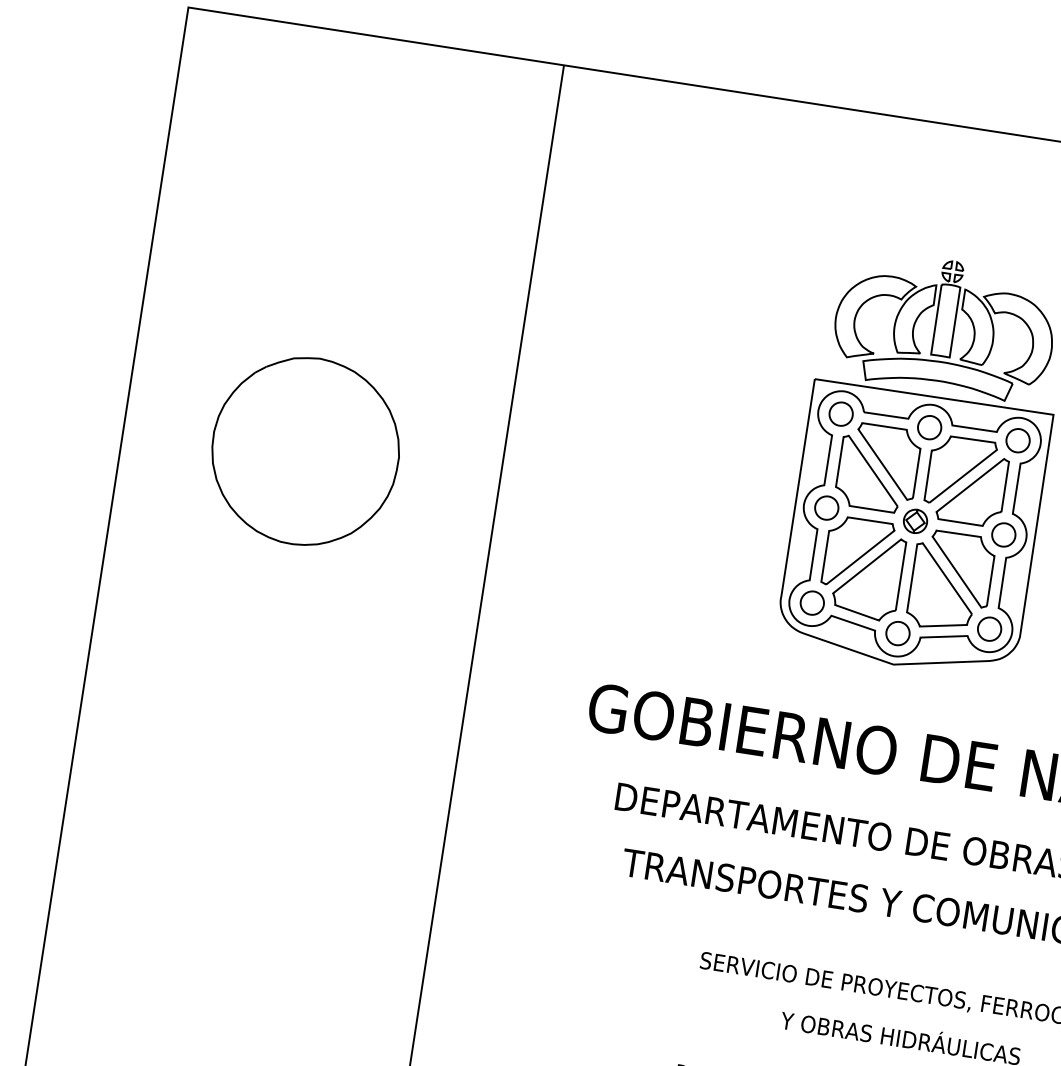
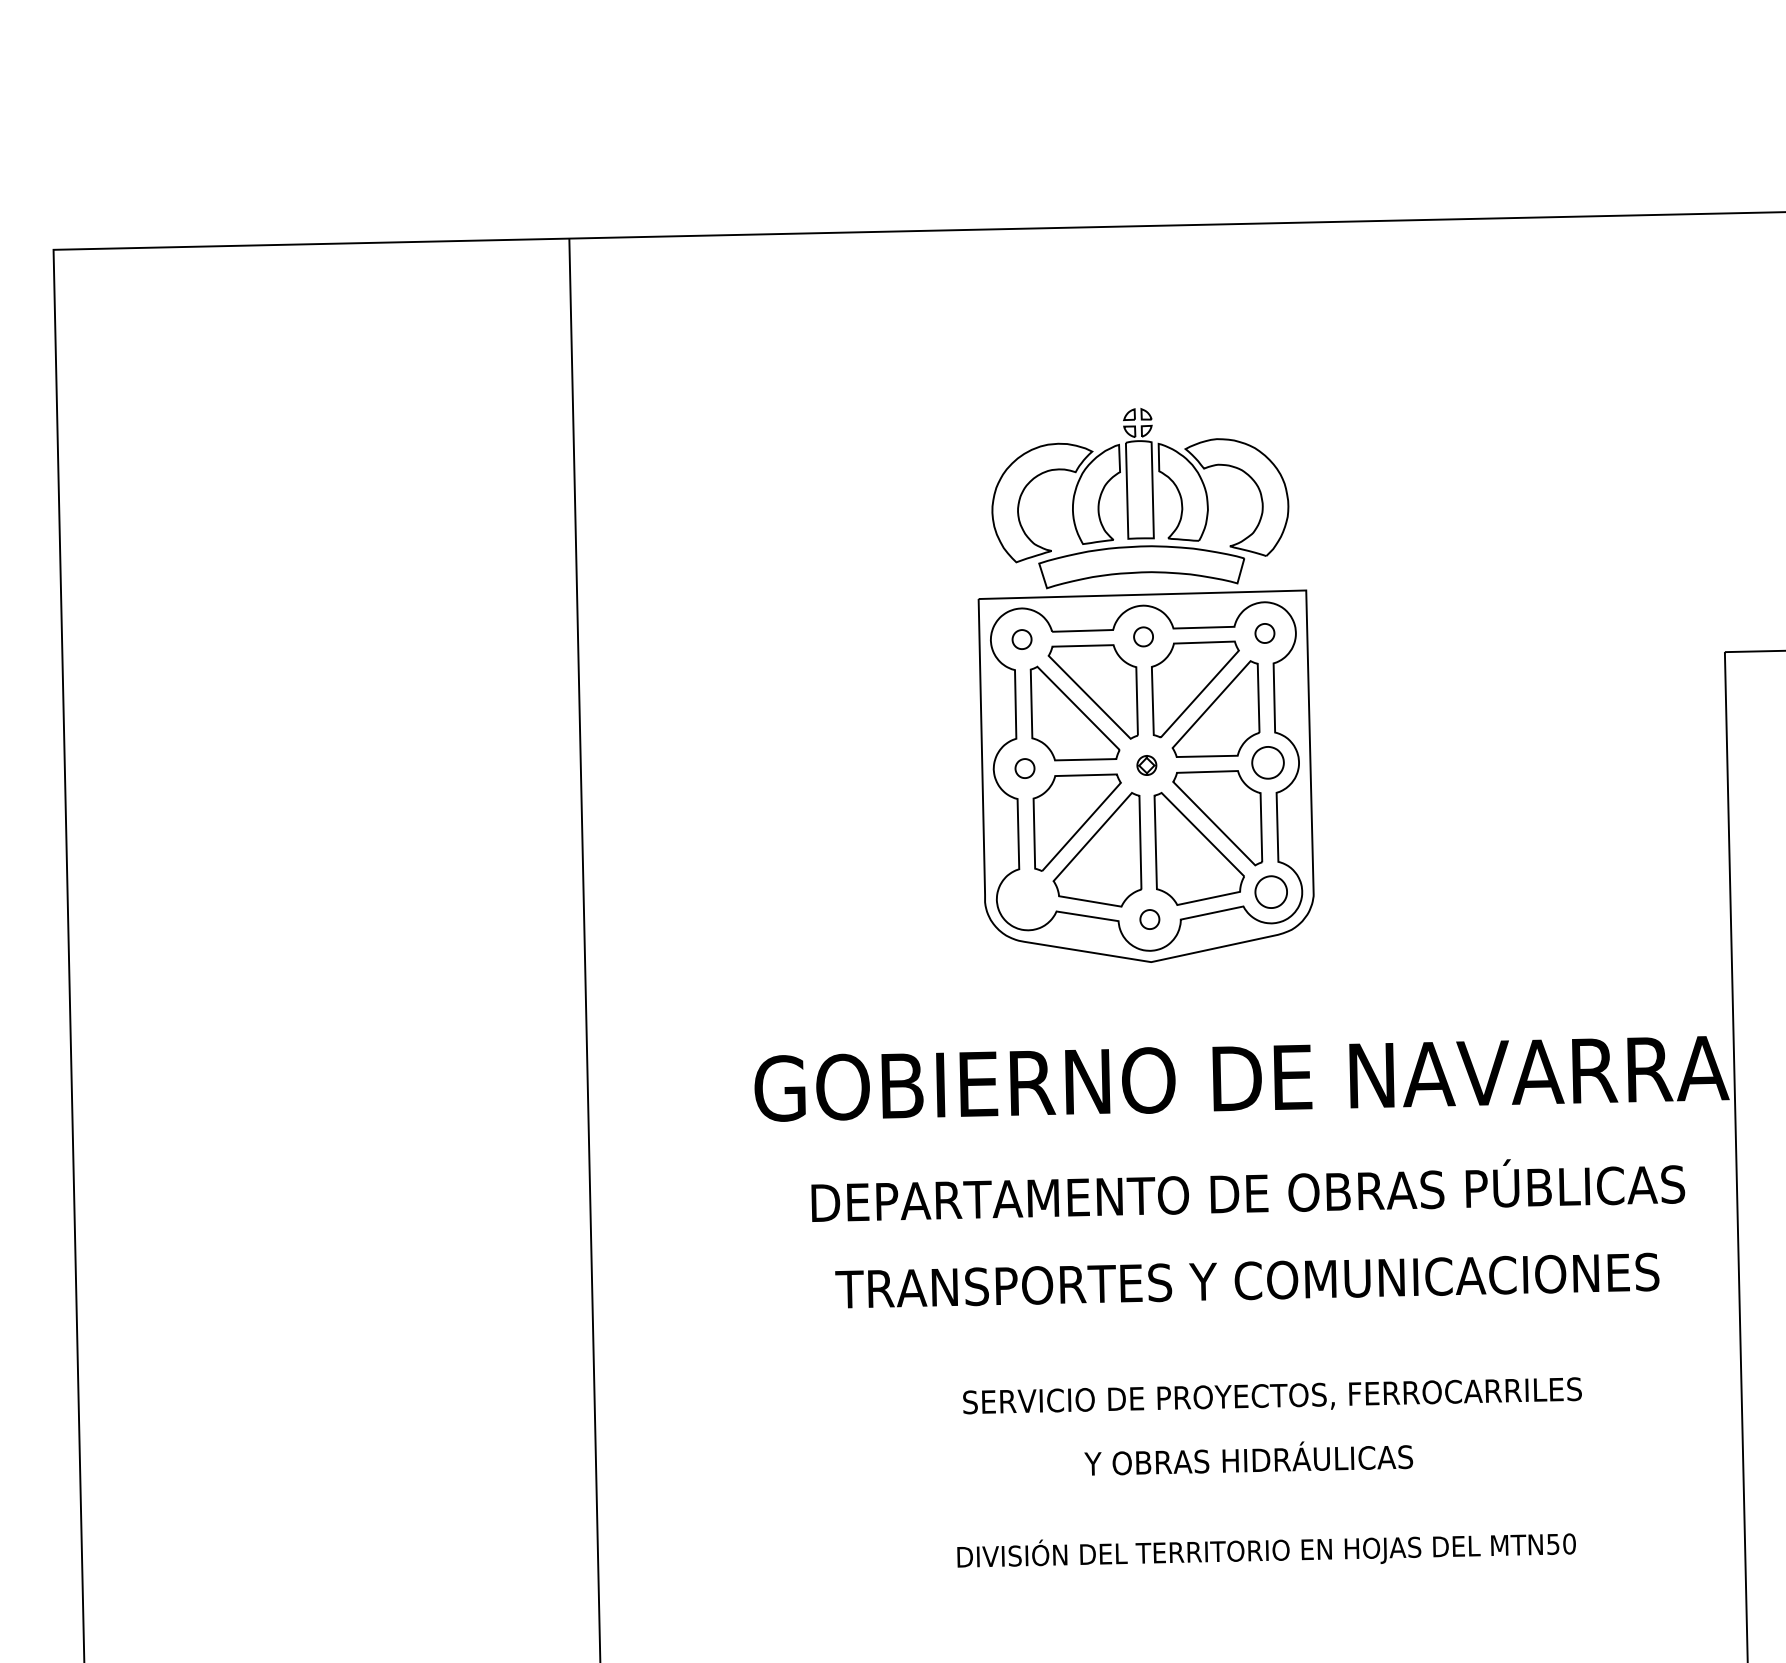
part: (840, 413) -> (1021, 639), size x0.6
part: (929, 427) -> (1143, 636), size x0.6
part: (1017, 440) -> (1264, 633), size x0.6
part: (305, 451) -> (314, 815), removed
part: (826, 507) -> (1024, 768), size x0.6
part: (915, 521) -> (1146, 765), size x0.6
part: (811, 602) -> (1027, 898), removed
part: (897, 633) -> (1149, 919), size x0.6

